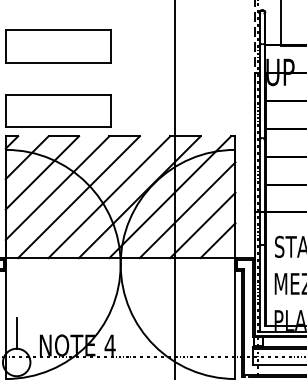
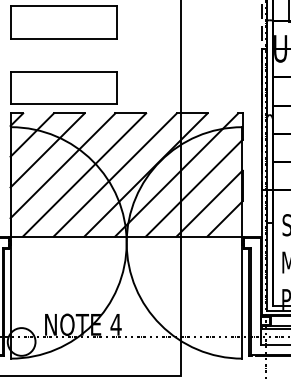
line: (16, 333) -> (21, 312), removed

